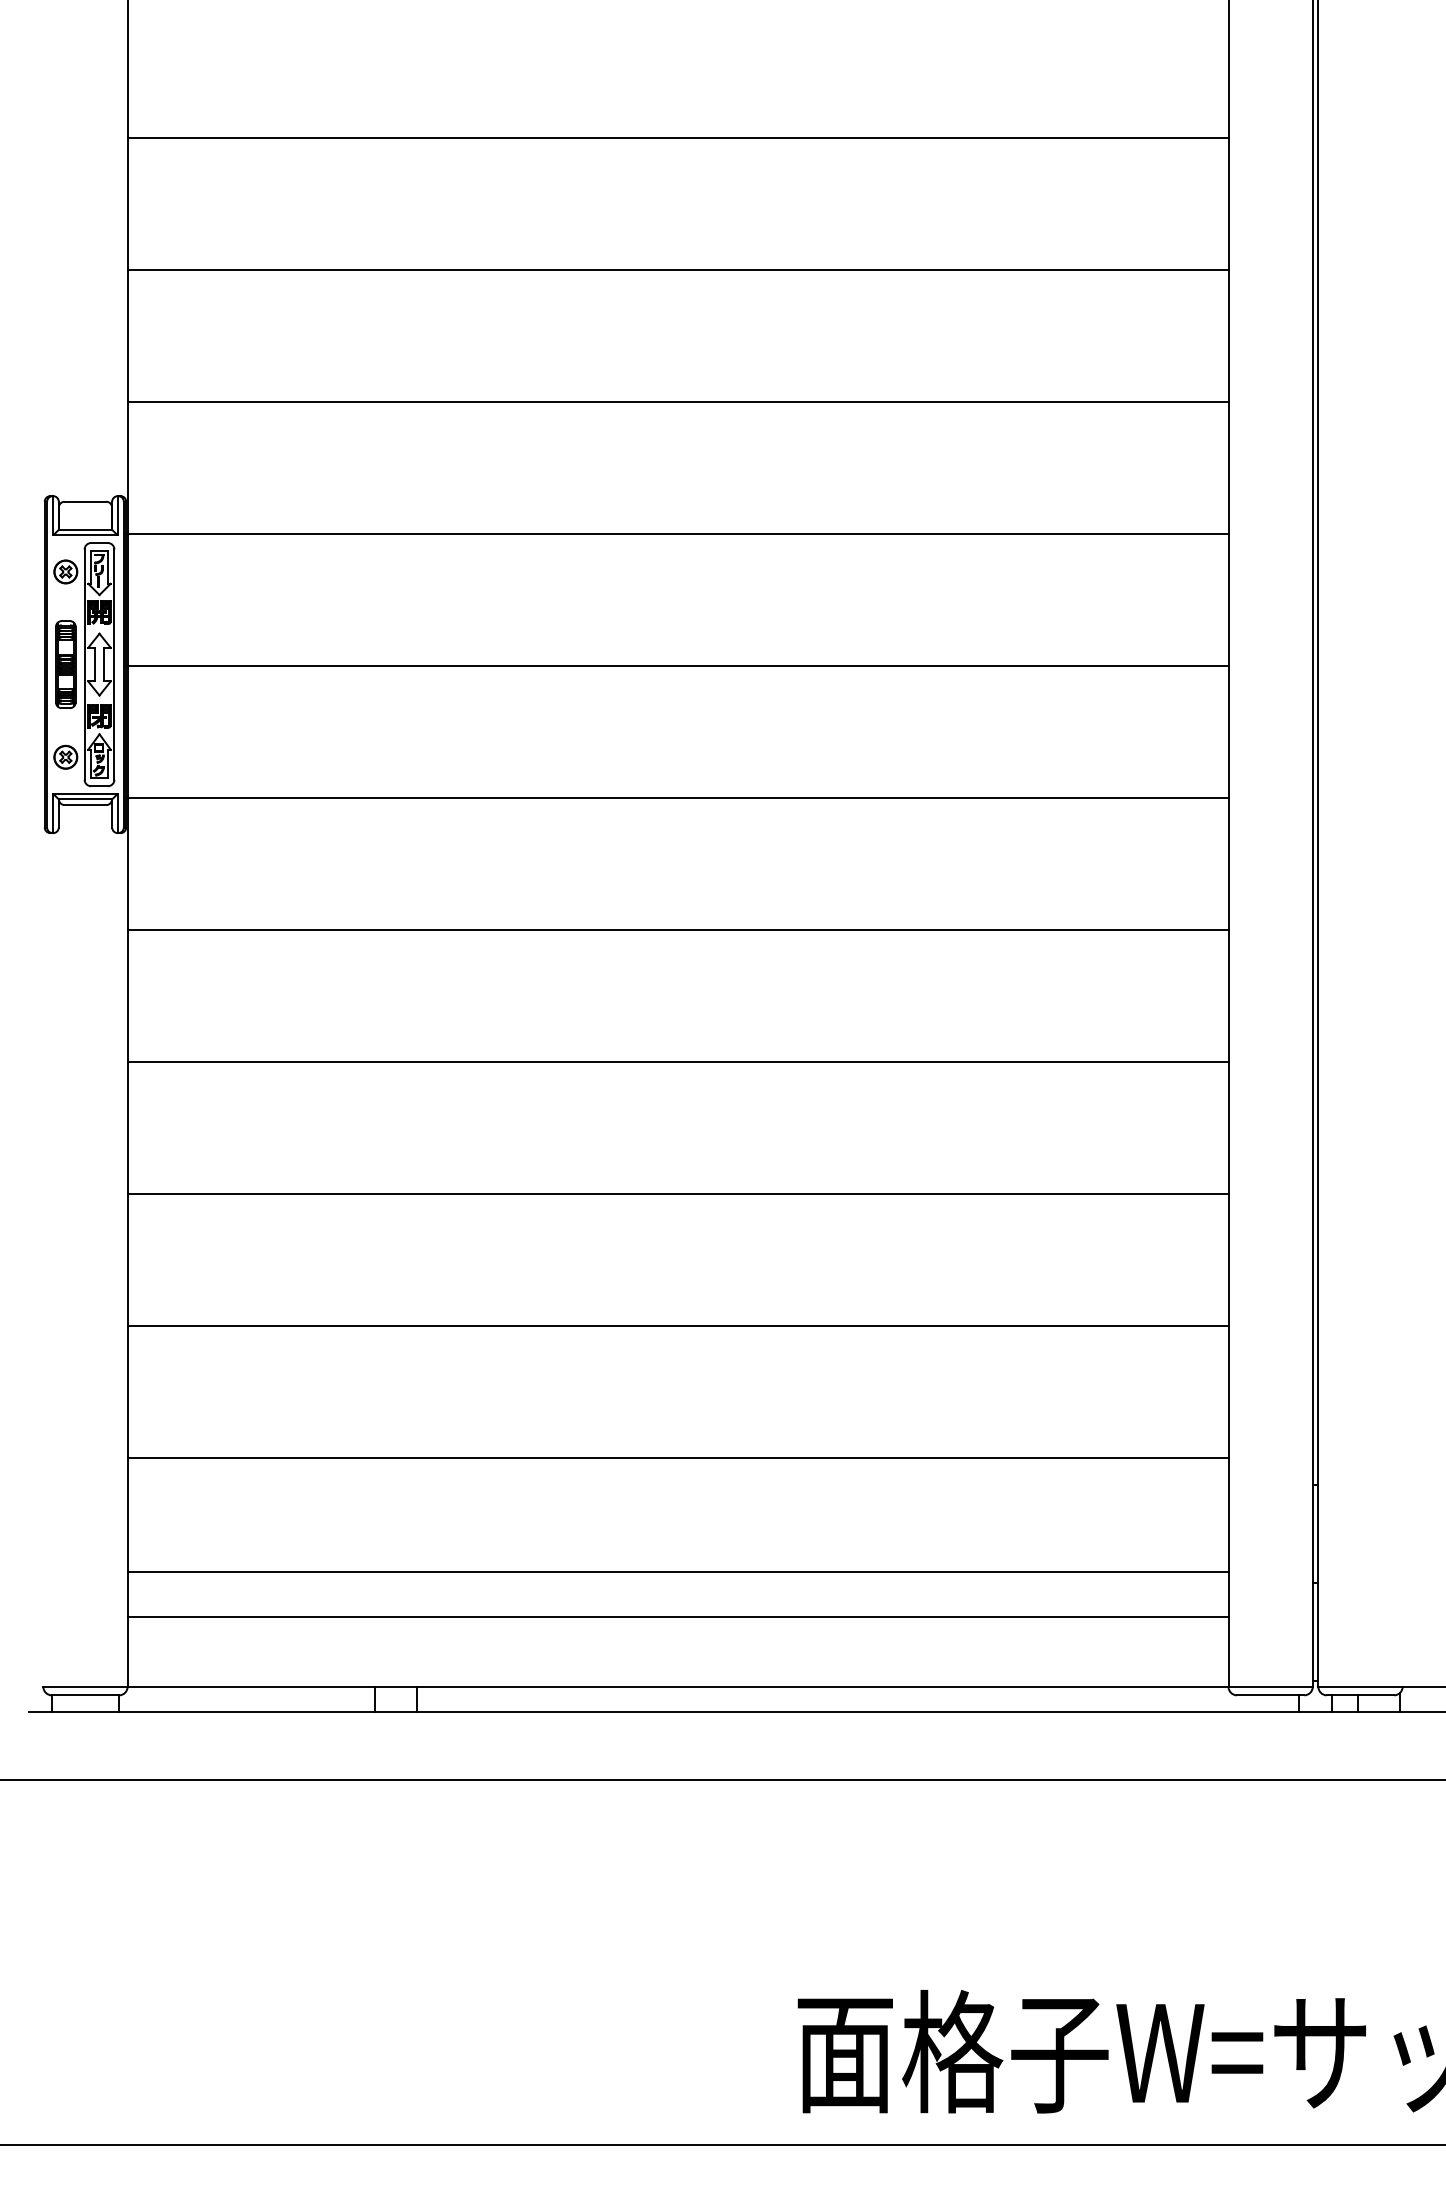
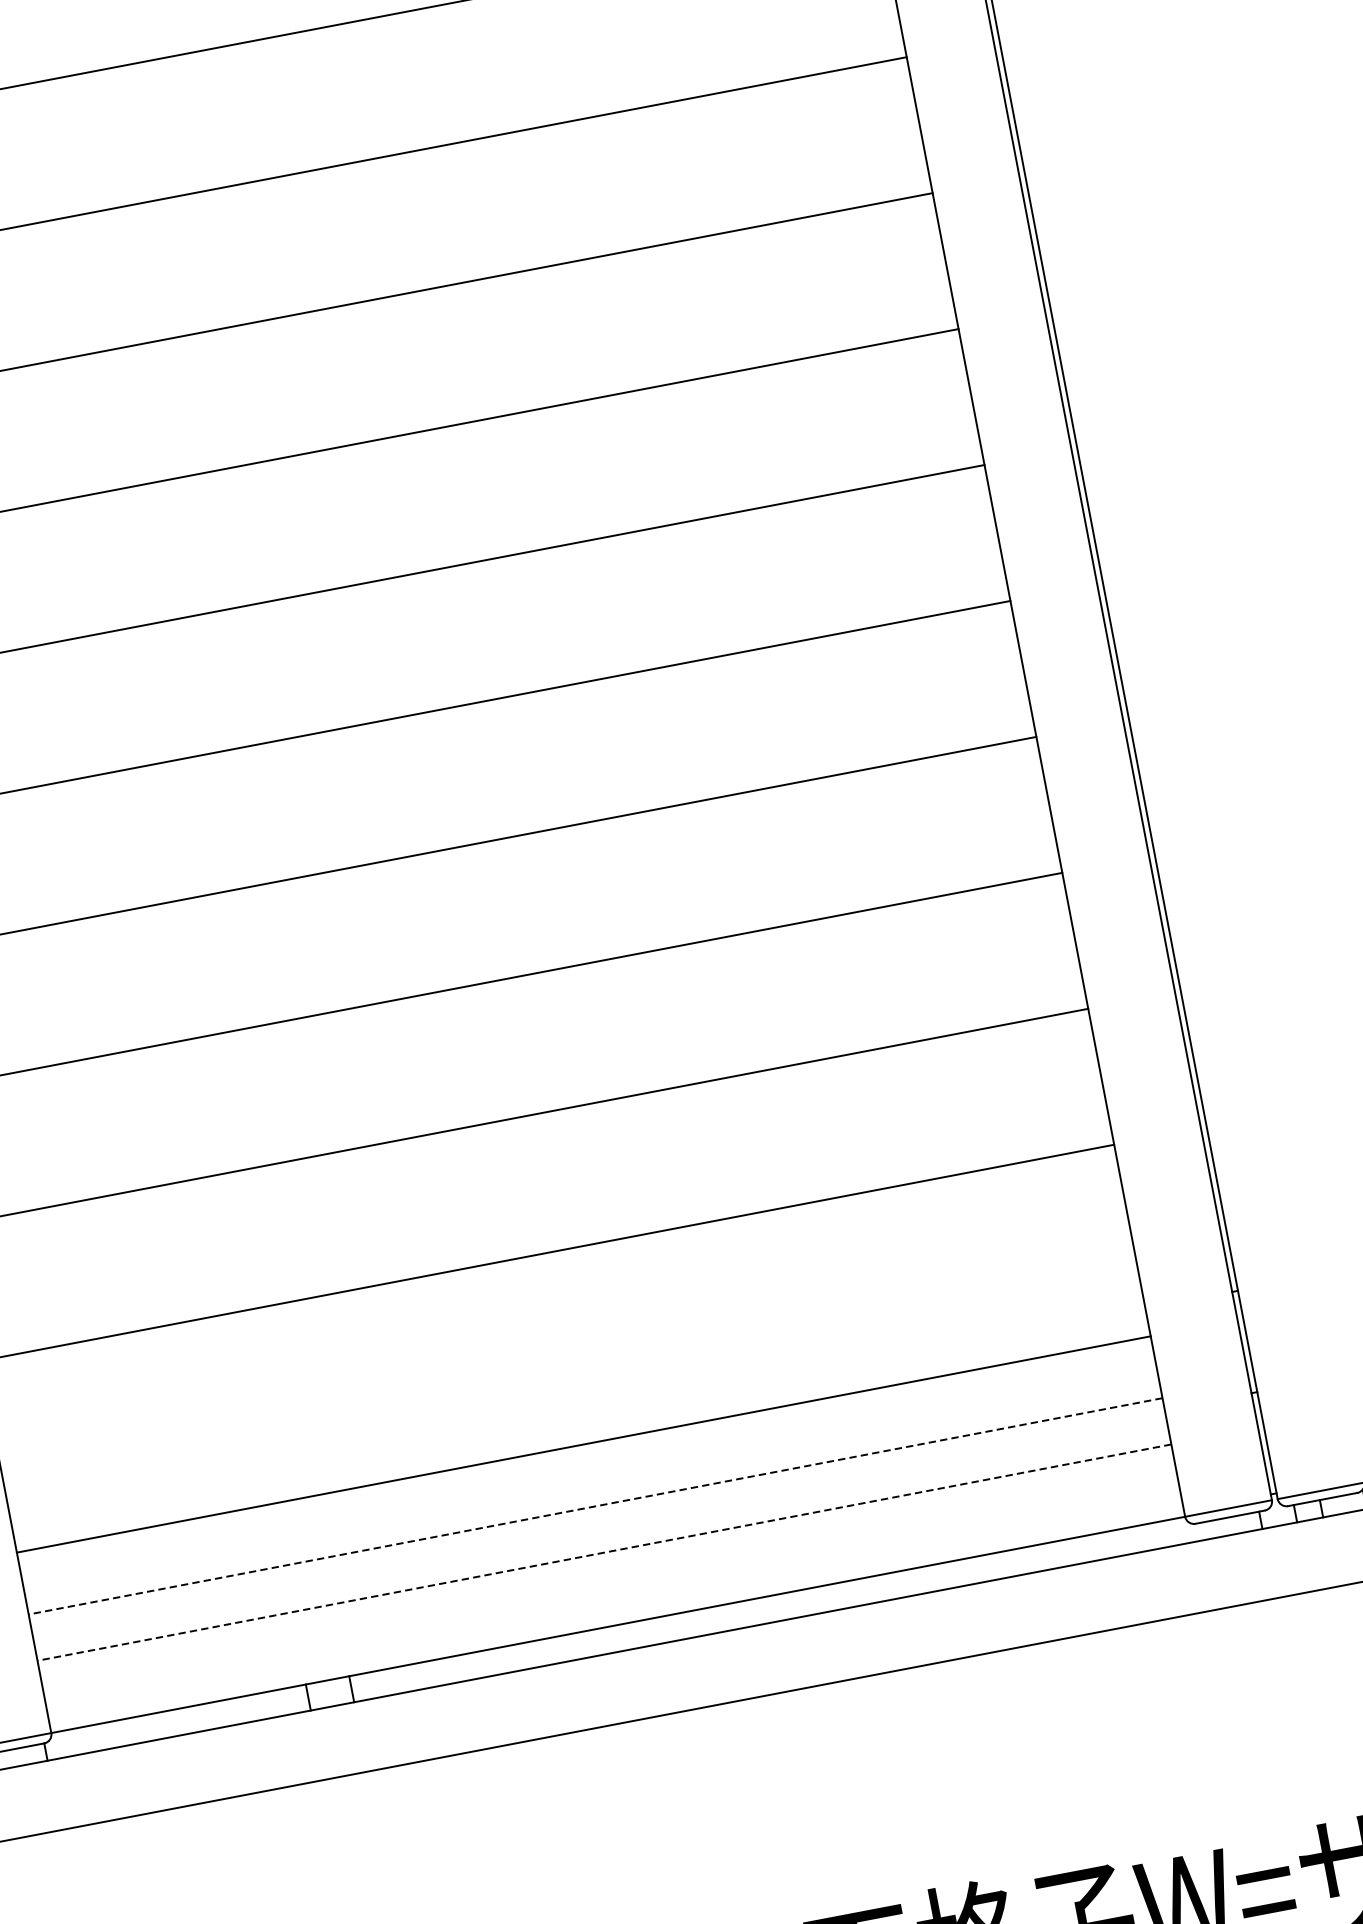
line: (677, 1457) -> (583, 1444), moved
line: (677, 1571) -> (594, 1506), solid -> dashed
line: (677, 1616) -> (603, 1552), solid -> dashed

